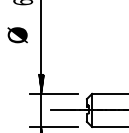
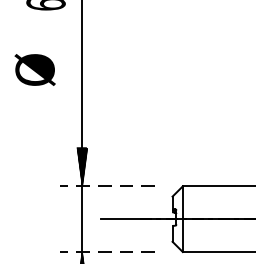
line: (54, 93) -> (108, 185), solid -> dashed
line: (54, 126) -> (108, 251), solid -> dashed

